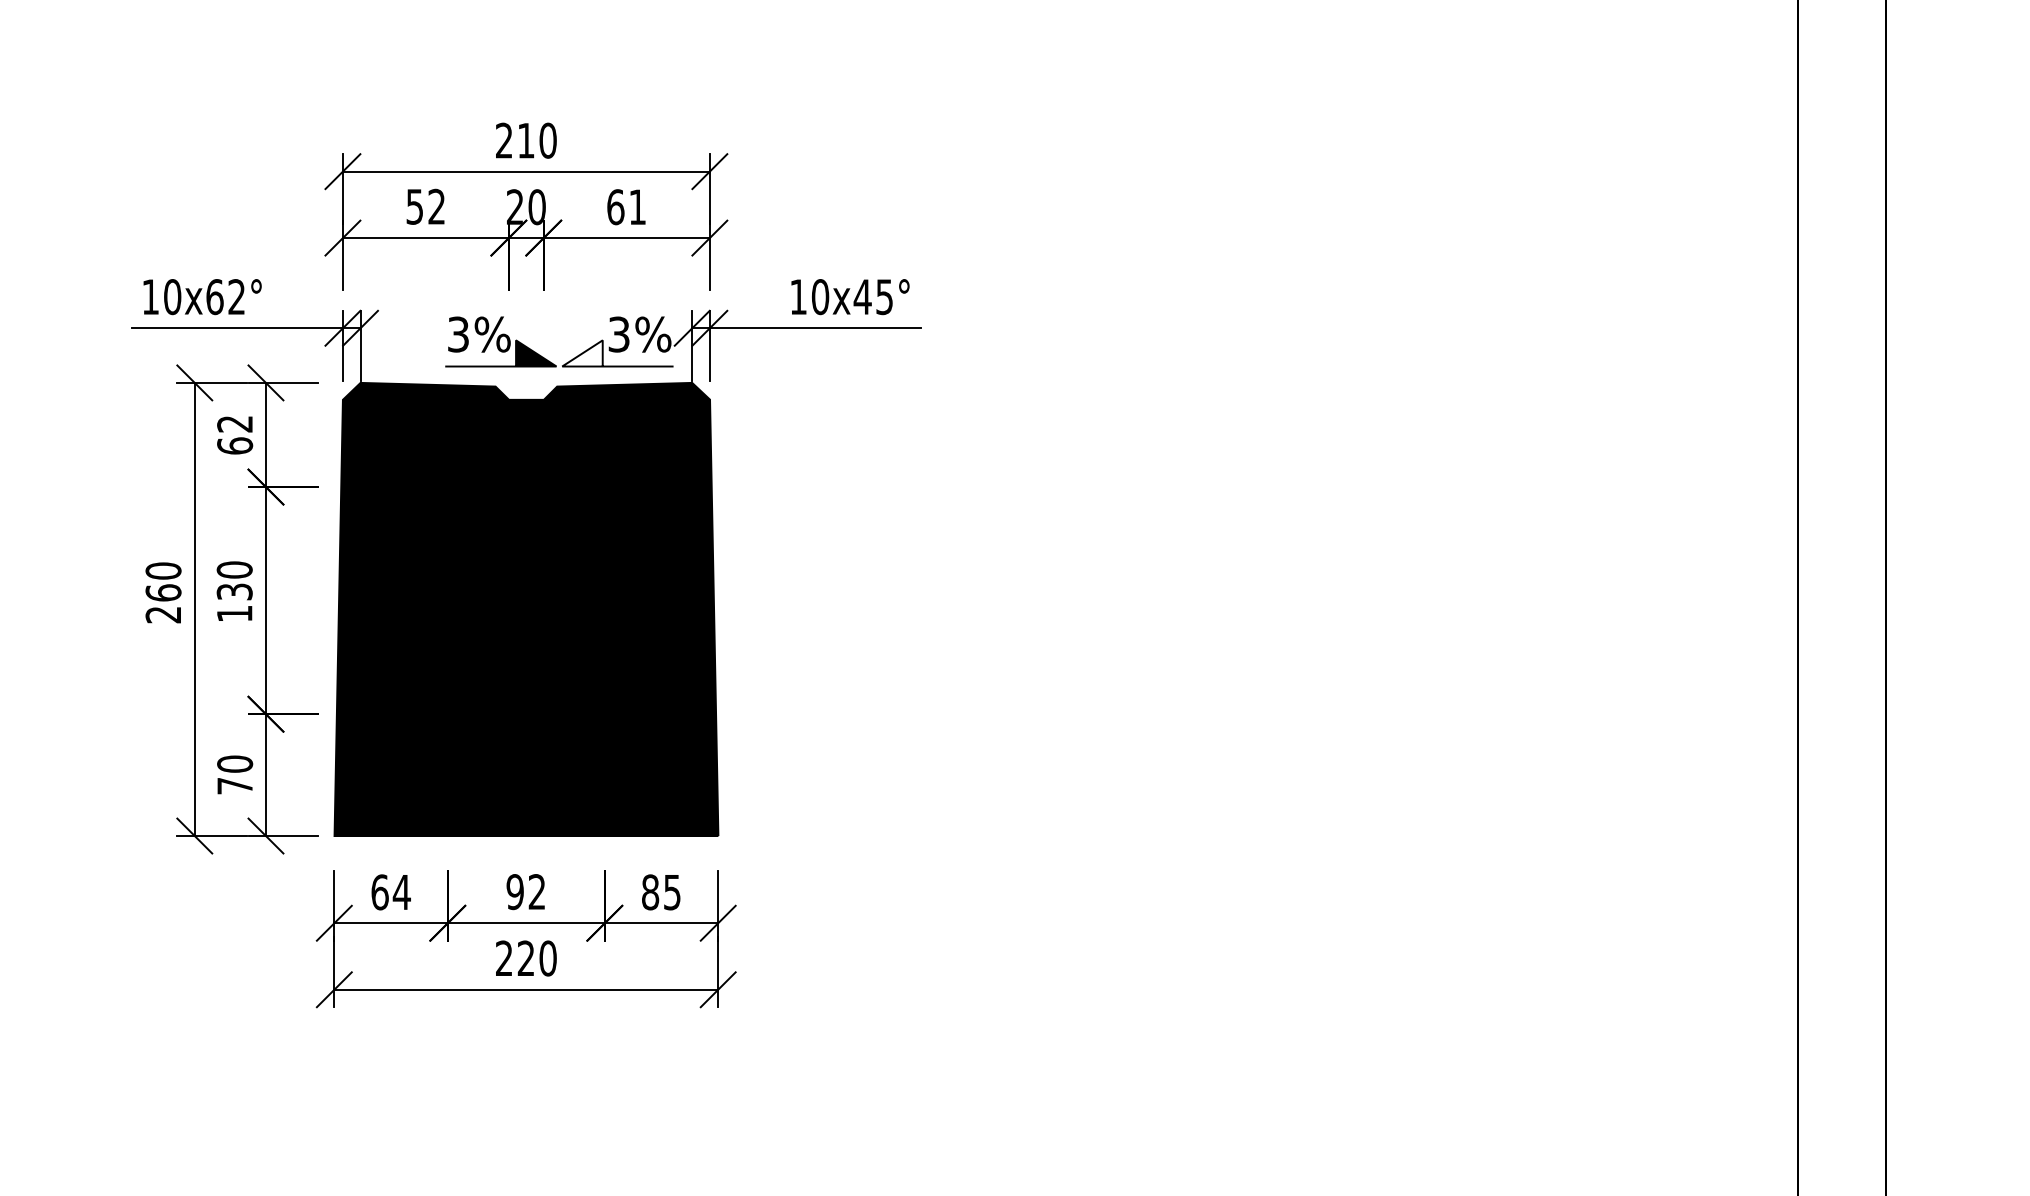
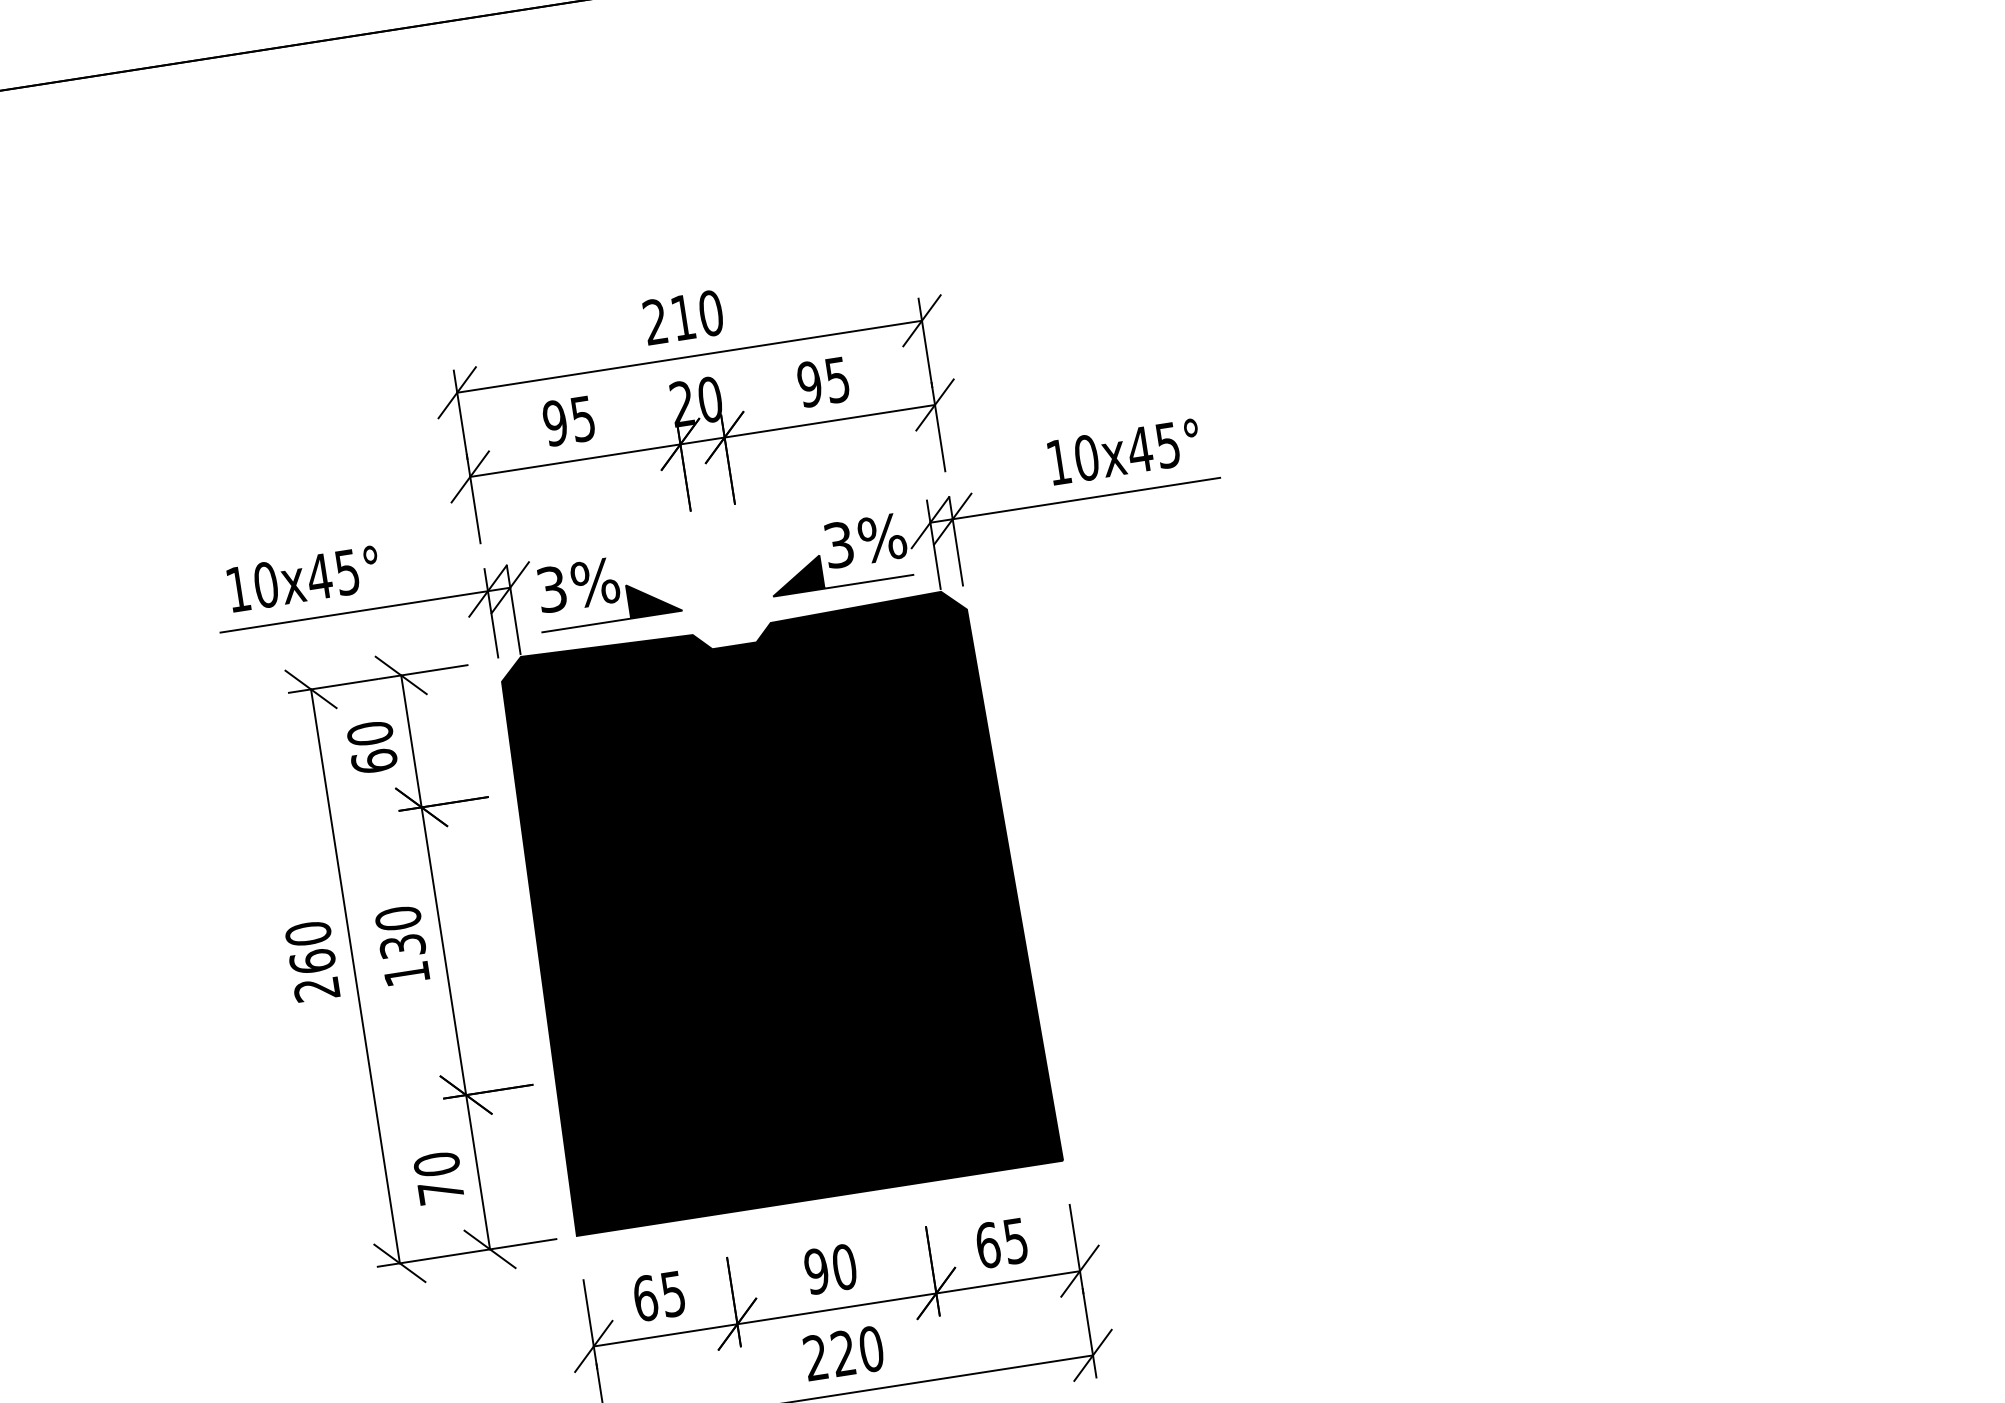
text: (425, 206) -> (568, 420), 52 -> 95
text: (626, 207) -> (823, 382), 61 -> 95
text: (224, 297) -> (331, 575), 10x62° -> 10x45°
part: (500, 341) -> (606, 589), moved
fill: (582, 353) -> (796, 576), added
text: (235, 423) -> (370, 732), 62 -> 60
text: (401, 892) -> (672, 1294), 64 -> 65
text: (536, 892) -> (843, 1267), 92 -> 90
text: (650, 892) -> (988, 1245), 85 -> 65

